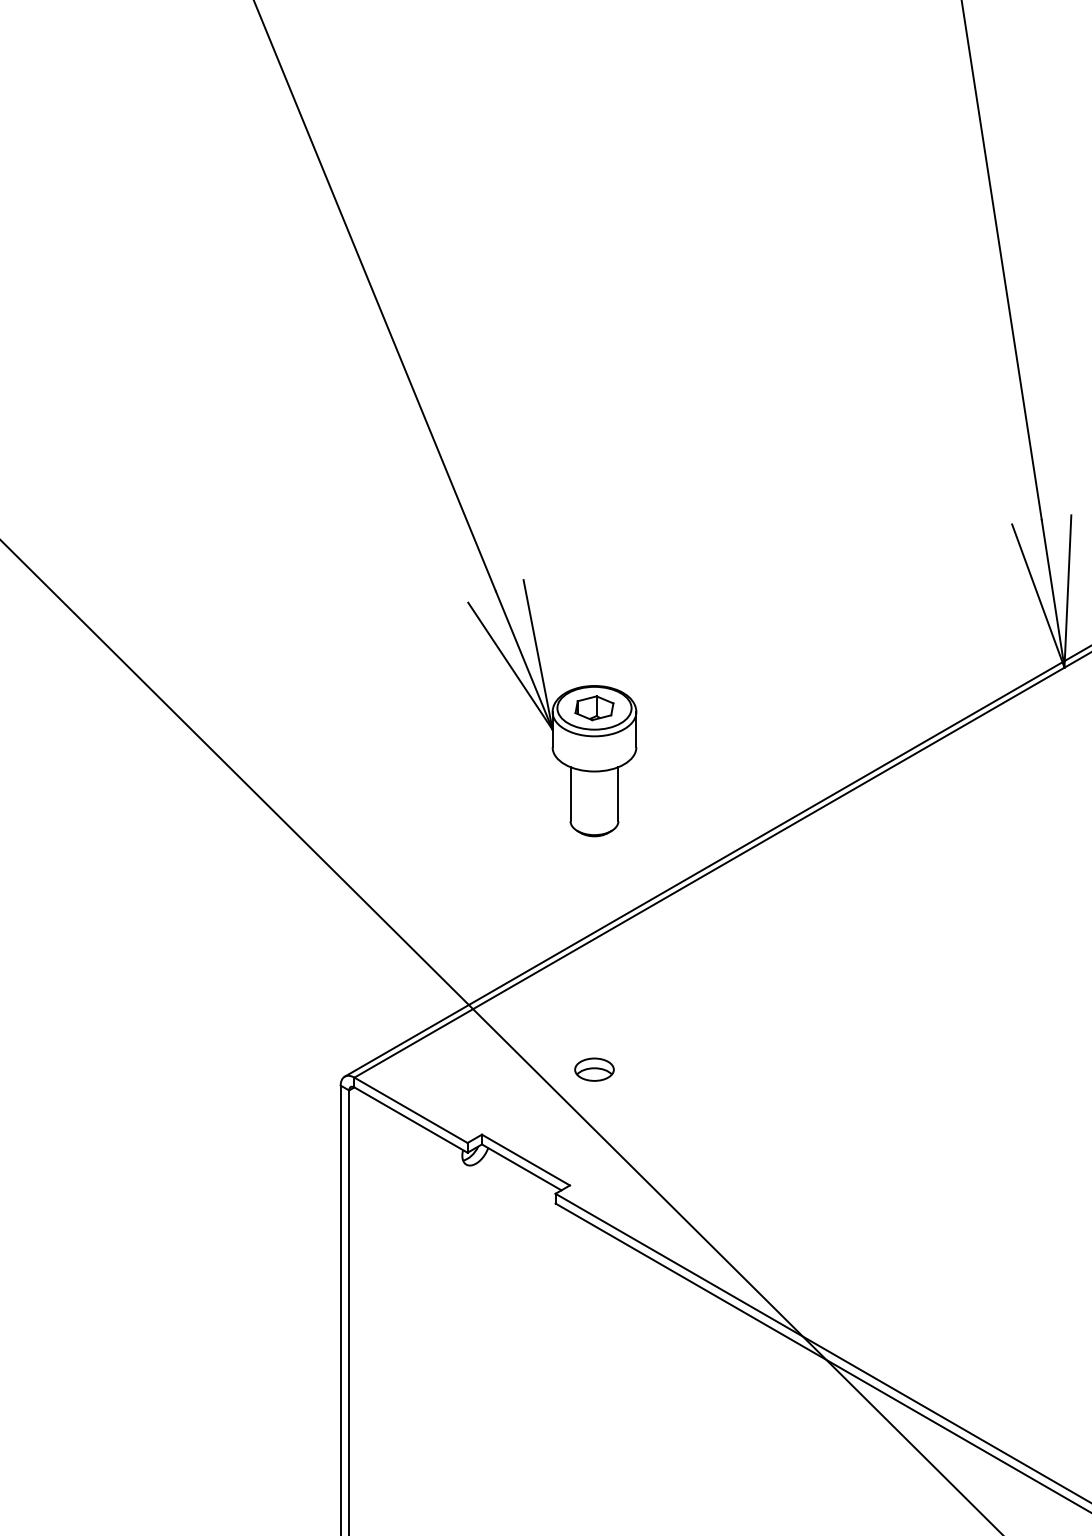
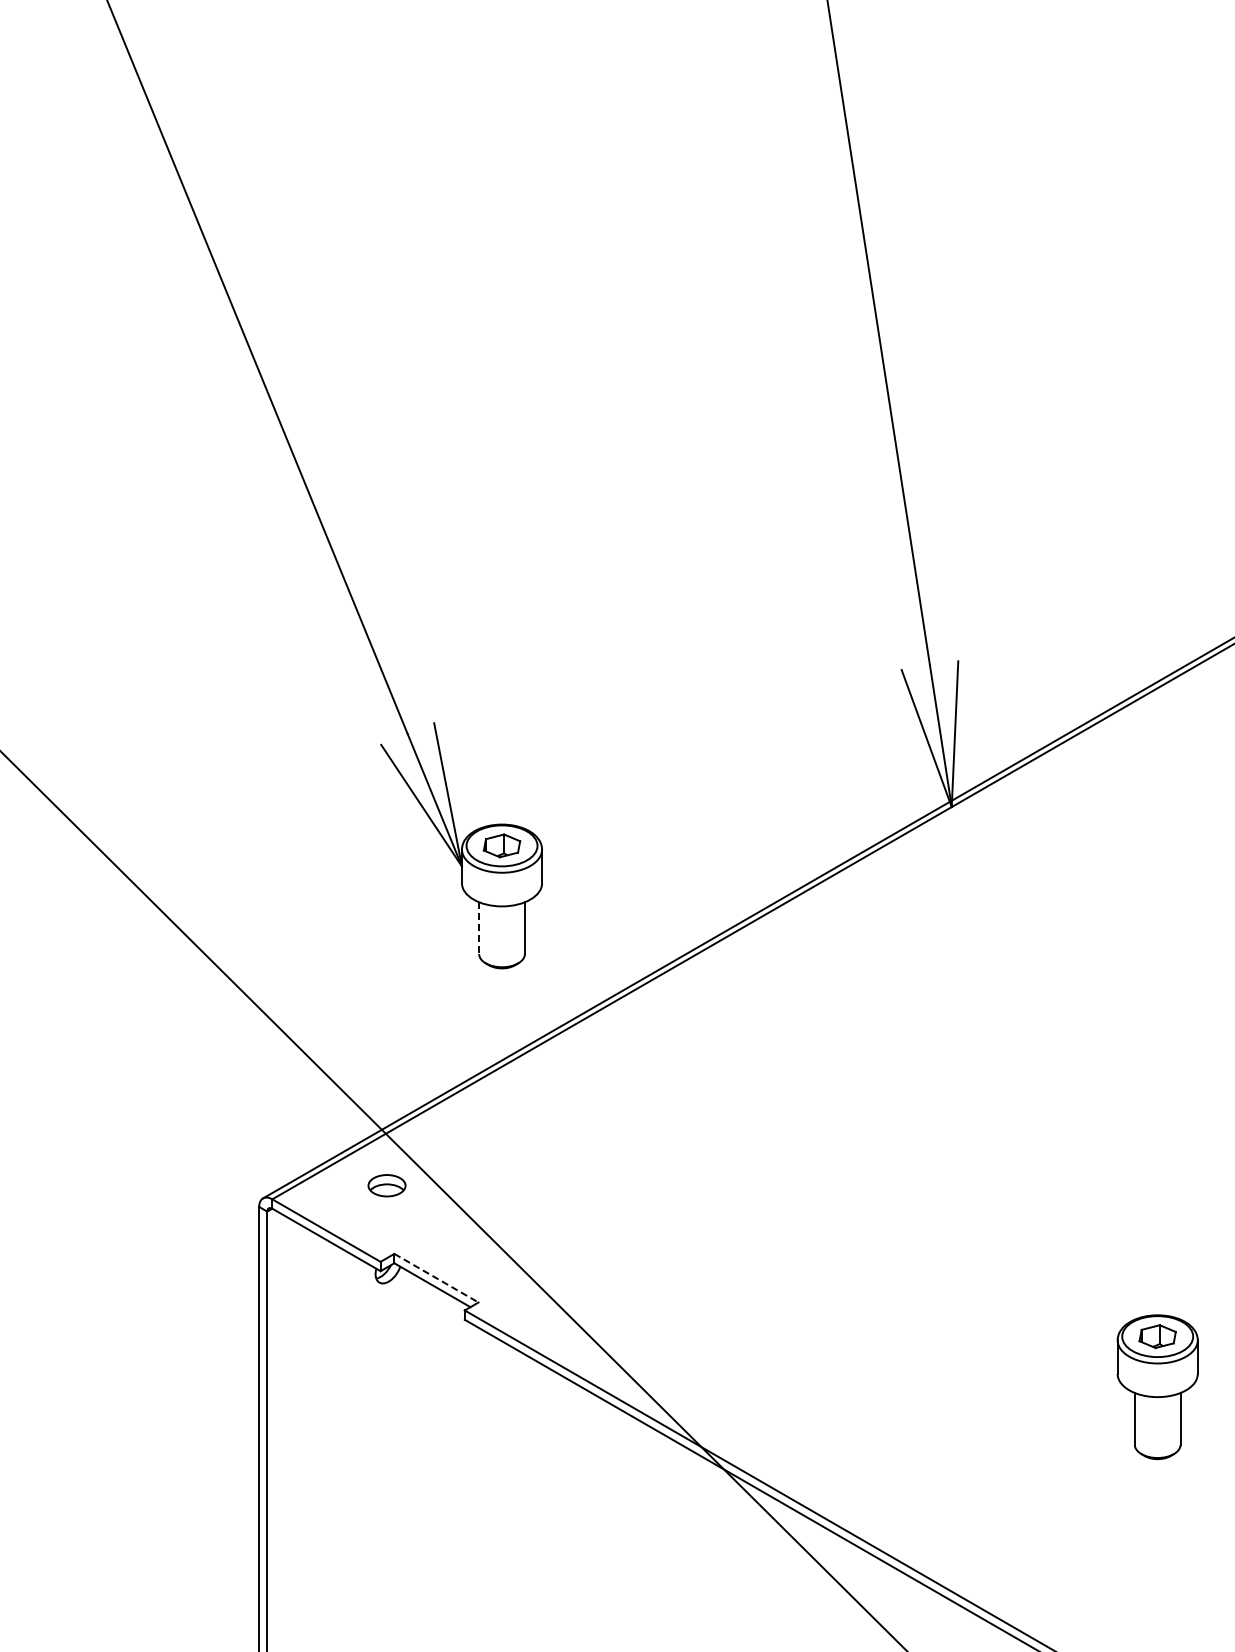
line: (570, 794) -> (479, 928), solid -> dashed
part: (593, 1069) -> (386, 1185), moved
line: (526, 1160) -> (436, 1278), solid -> dashed

